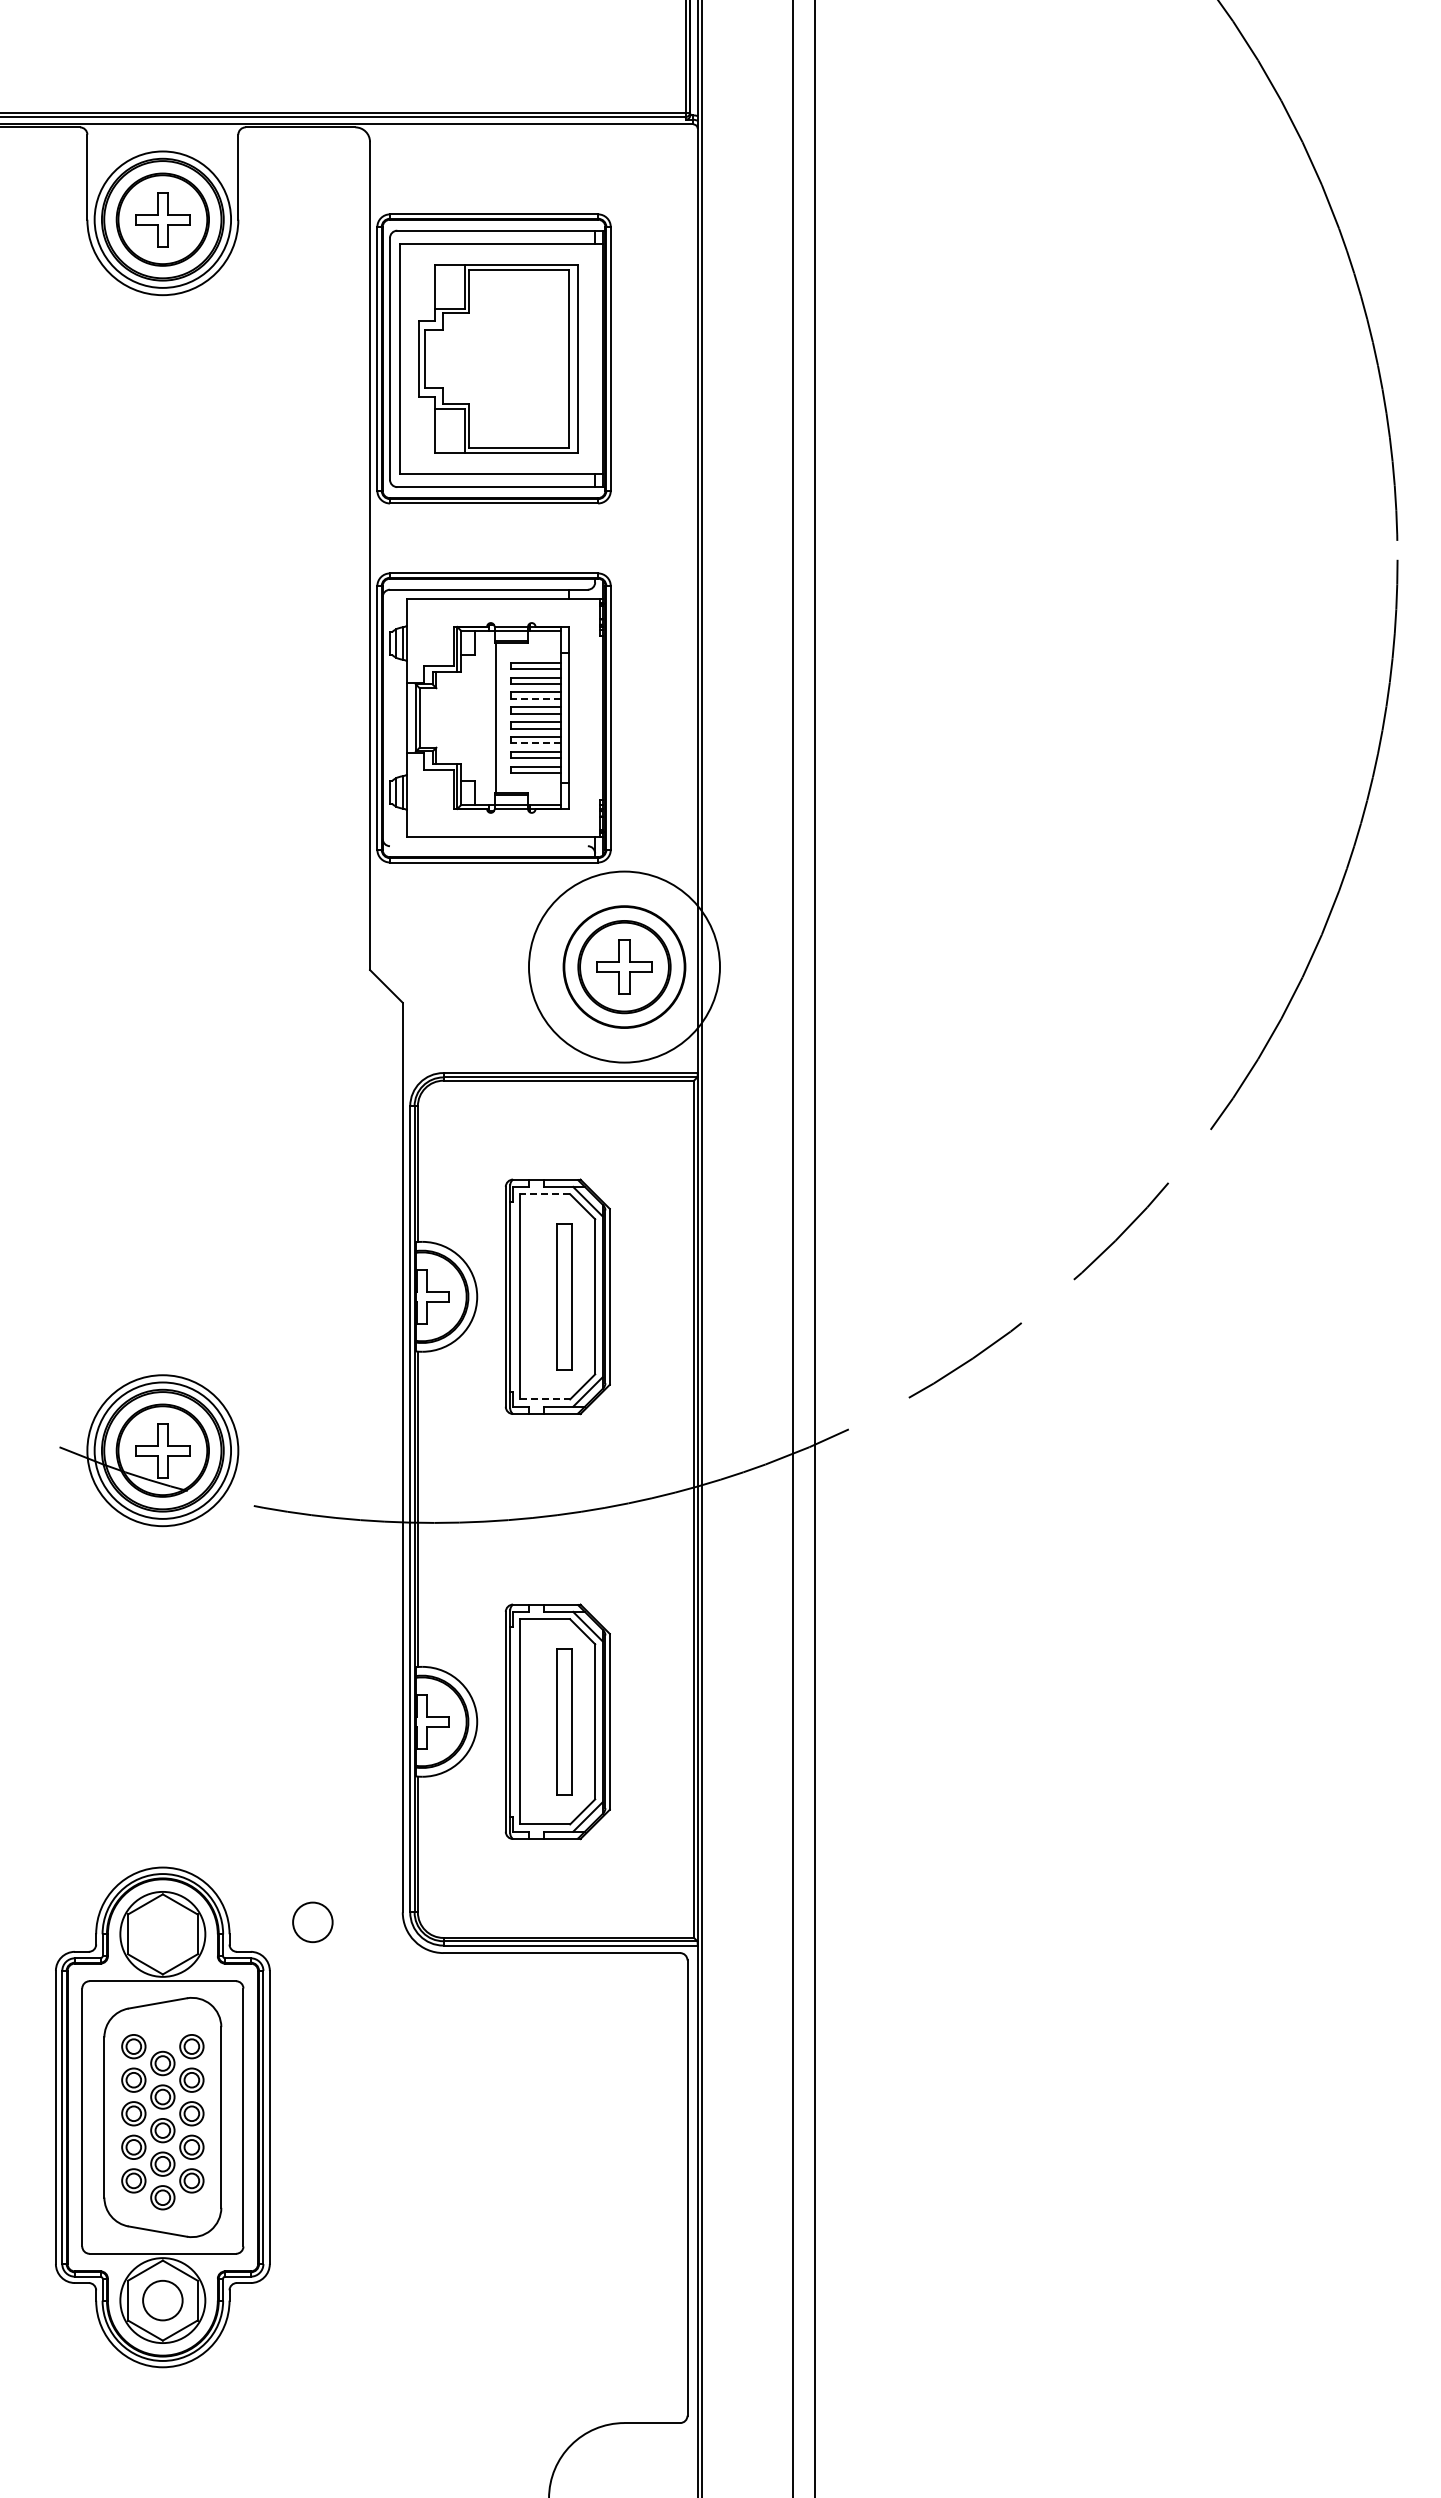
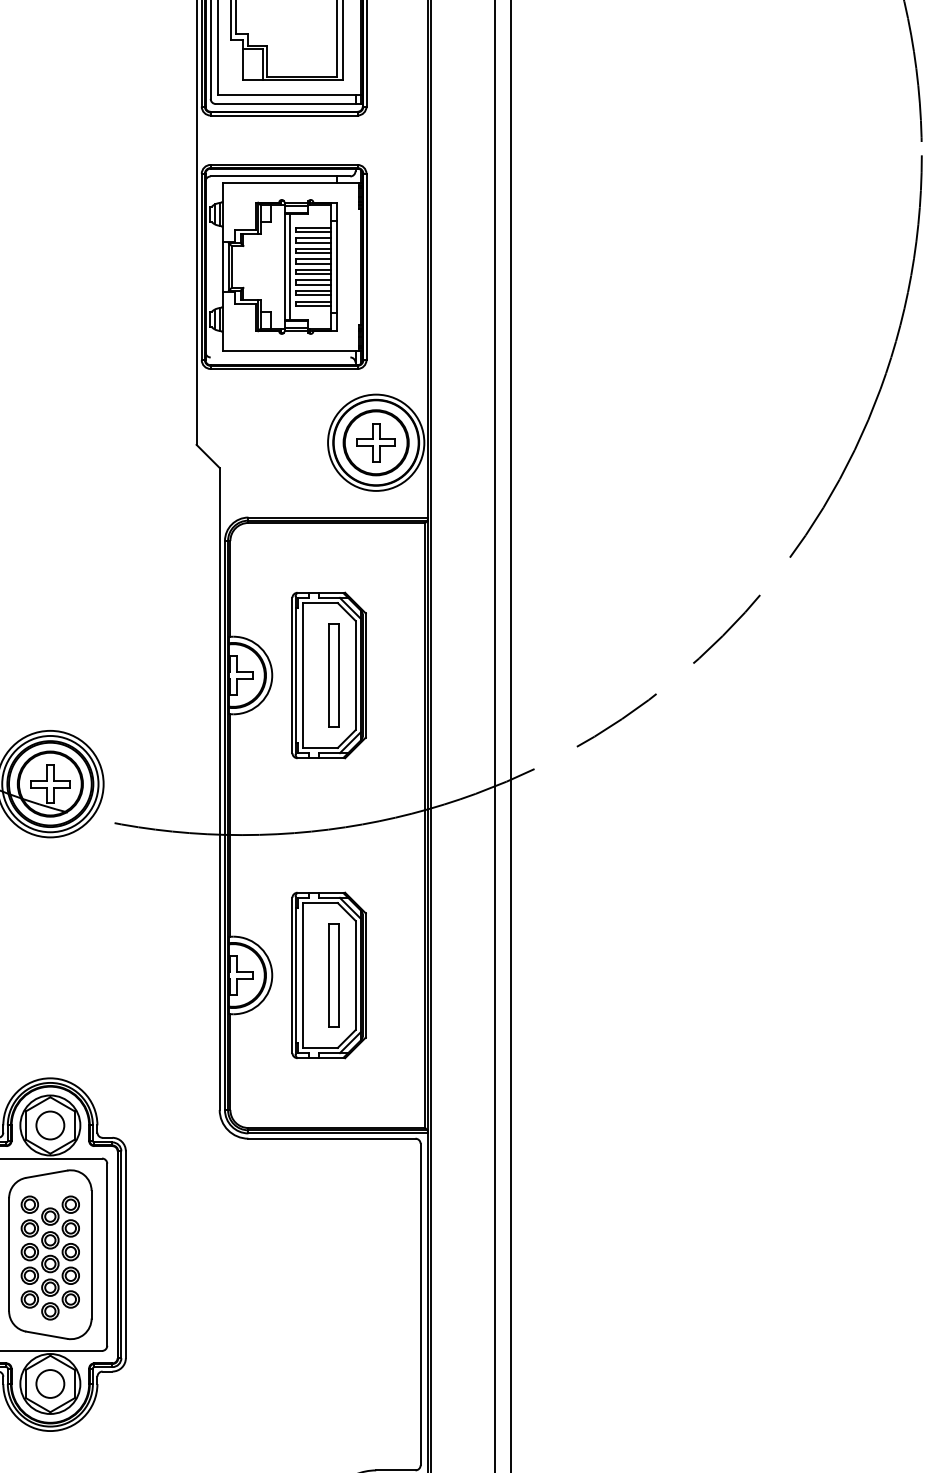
line: (536, 698) -> (314, 253), dashed -> solid
line: (503, 717) -> (290, 266), added
line: (535, 743) -> (313, 284), dashed -> solid
circle: (624, 966) -> (376, 442), size x0.71
line: (545, 1194) -> (320, 603), dashed -> solid
line: (545, 1399) -> (320, 747), dashed -> solid
circle: (312, 1922) -> (50, 1125), moved

